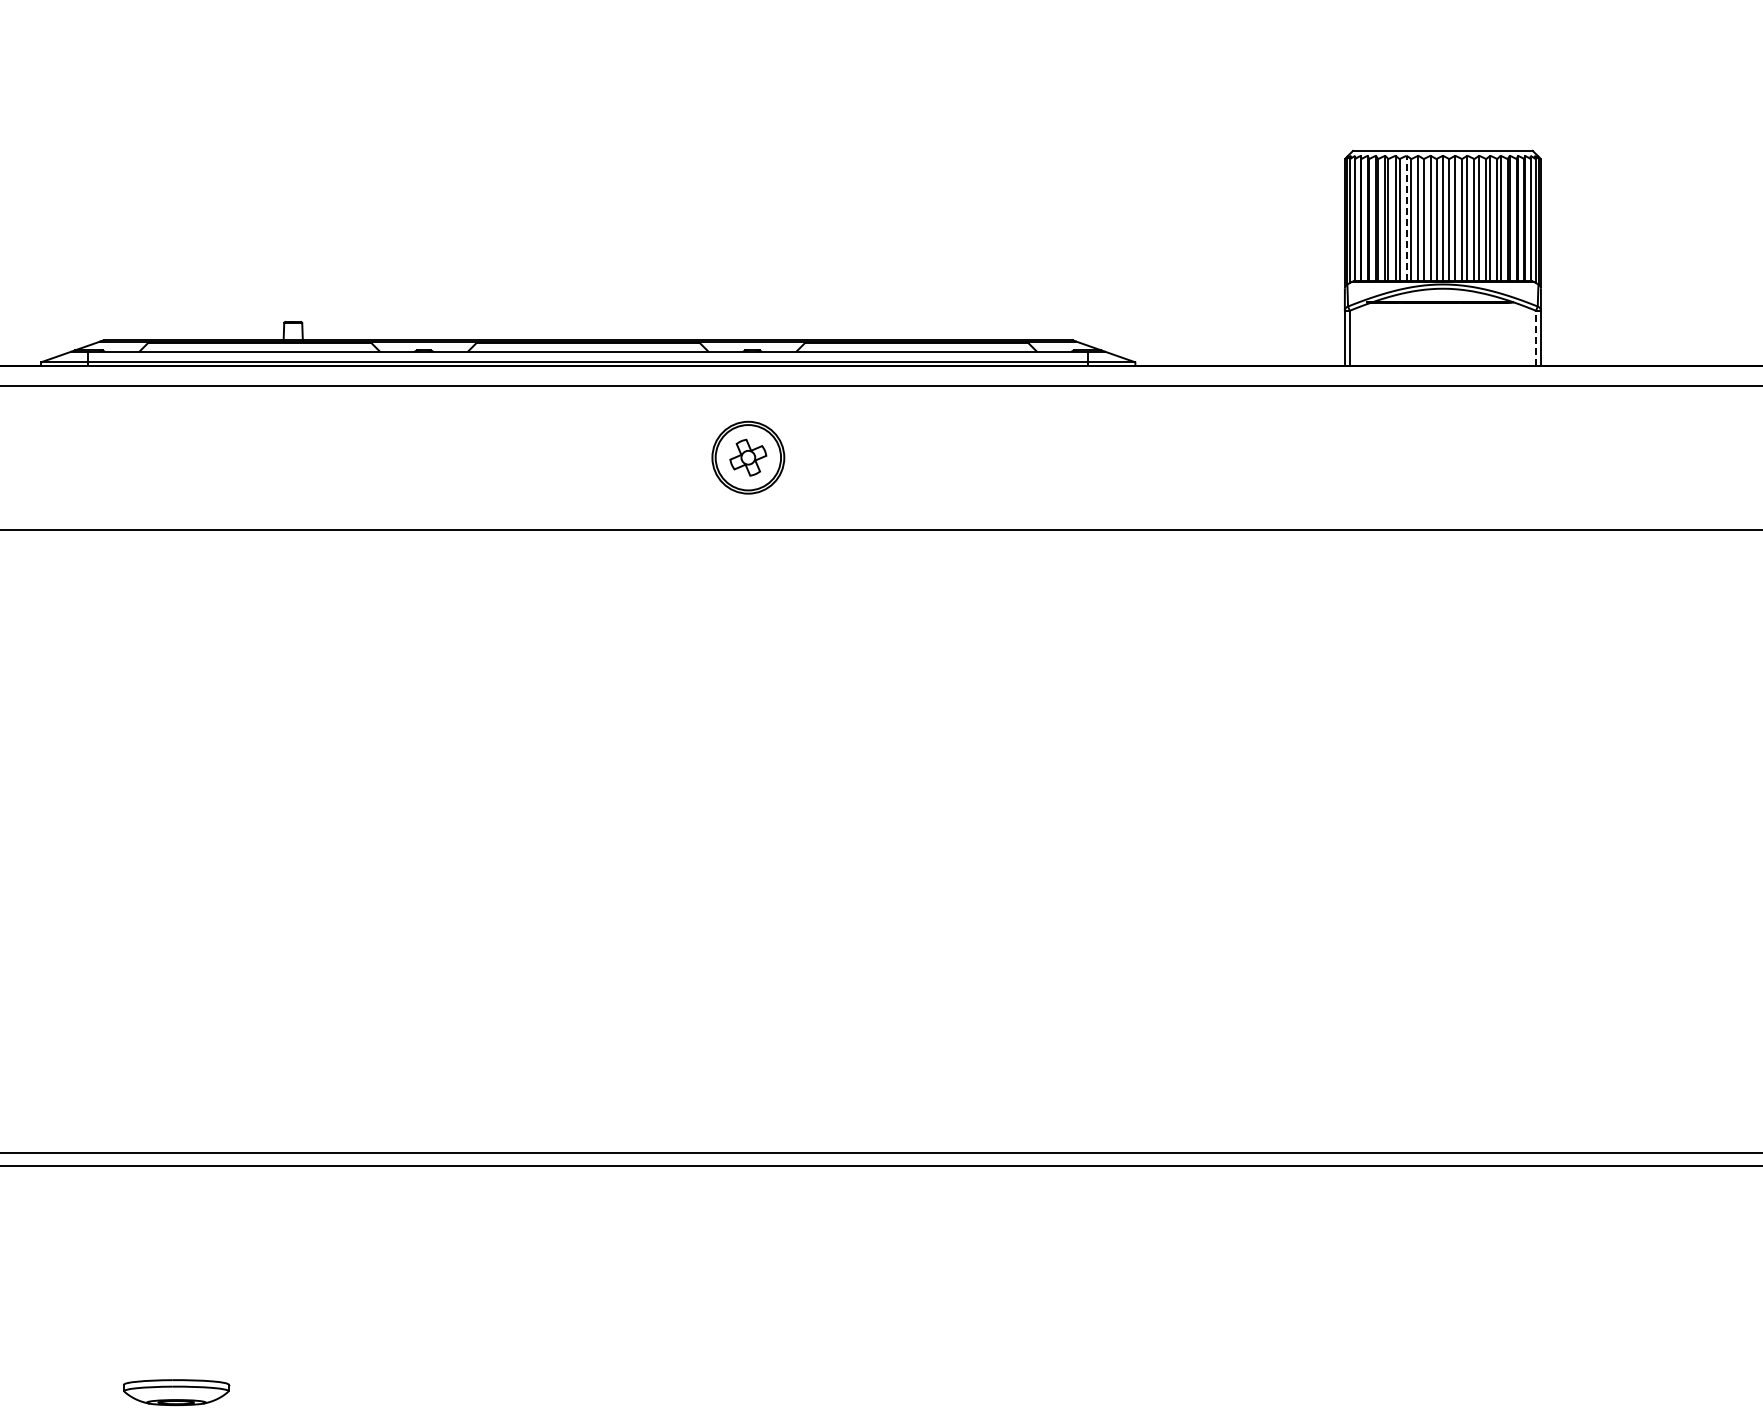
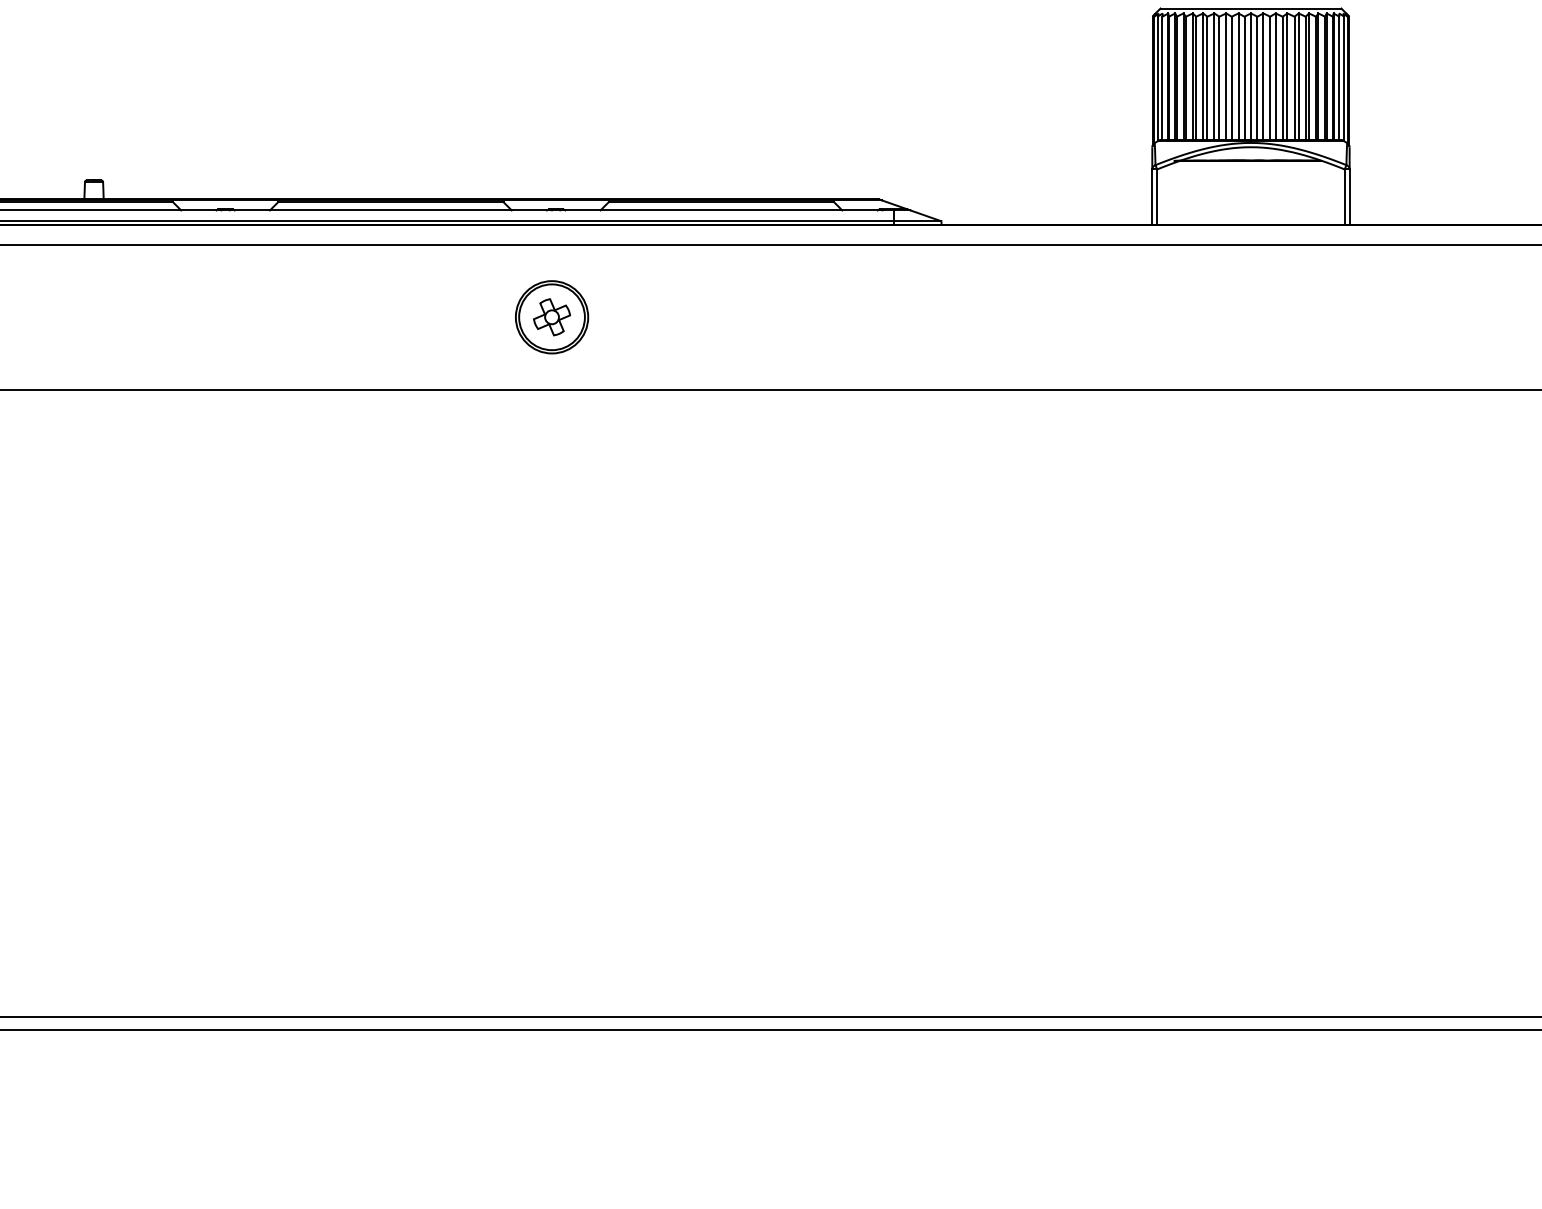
line: (1406, 218) -> (1214, 76), dashed -> solid
line: (1536, 338) -> (1345, 197), dashed -> solid

